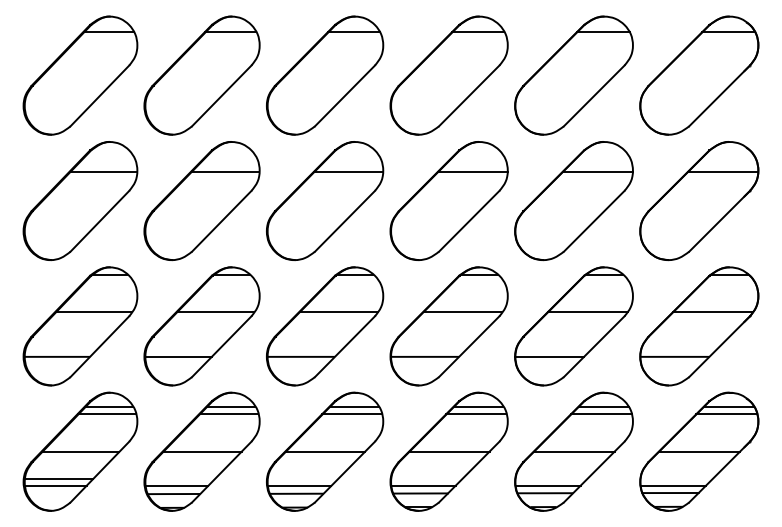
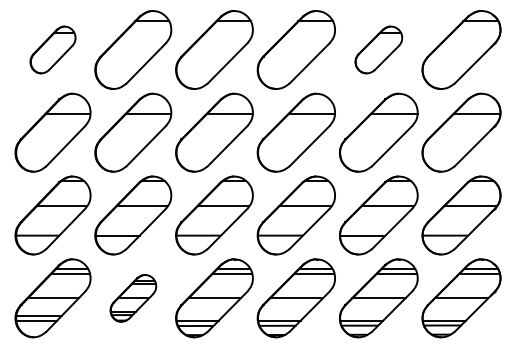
part: (79, 74) -> (52, 49), size x0.6
part: (573, 74) -> (378, 49), size x0.6
part: (202, 452) -> (133, 298), size x0.6

